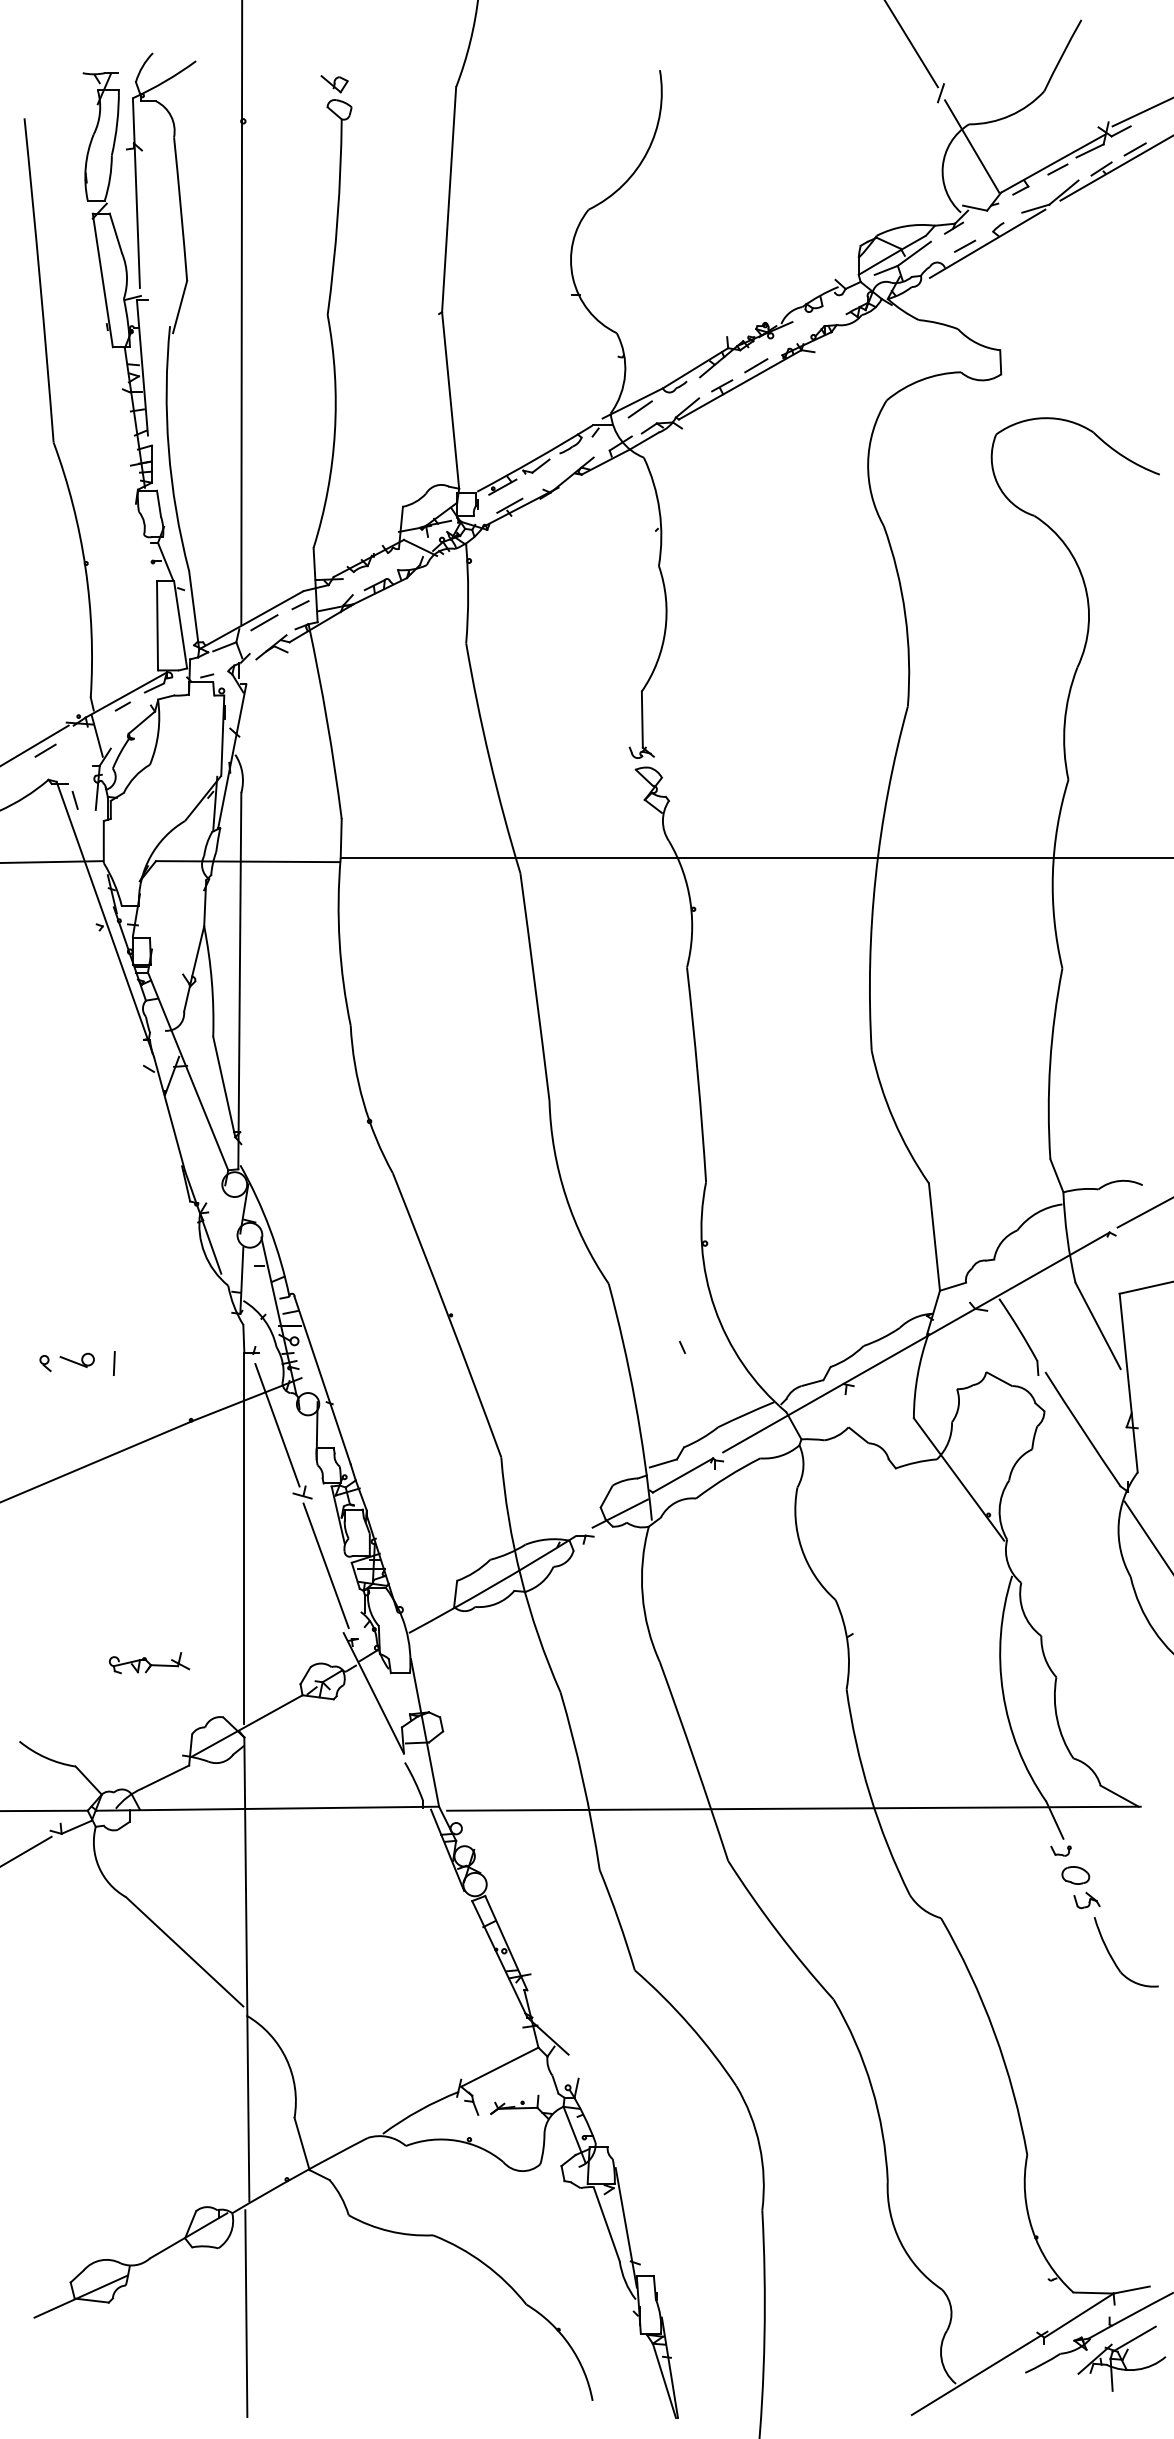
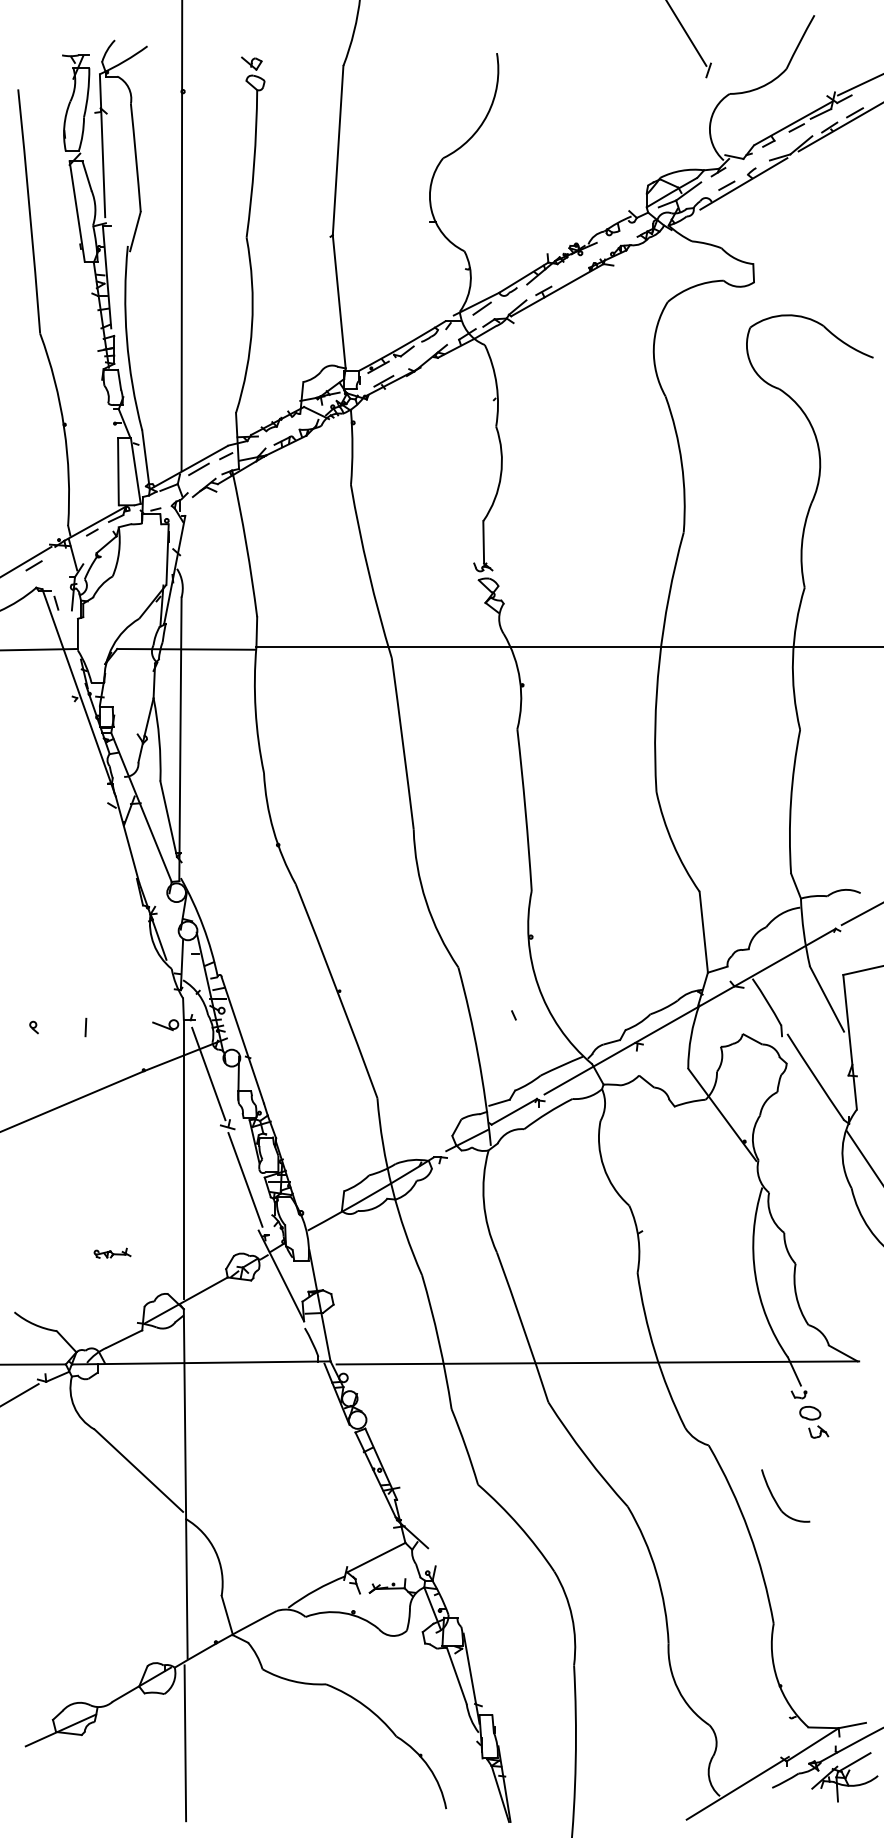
line: (972, 146) -> (732, 110), removed
line: (756, 365) -> (569, 275), removed
part: (76, 1359) -> (165, 1024), moved
part: (149, 1663) -> (112, 1253), size x0.6
part: (1113, 1958) -> (776, 1500), moved

